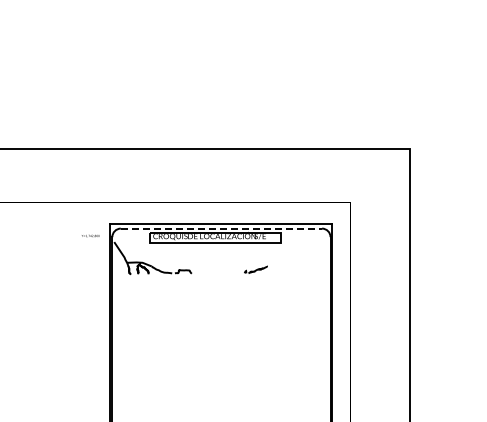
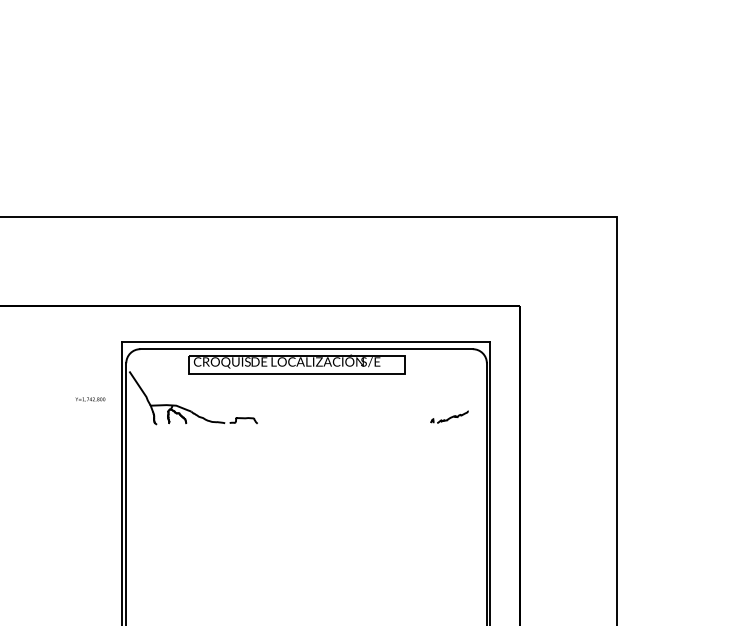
line: (221, 228) -> (306, 348), dashed -> solid
text: (90, 235) -> (90, 398), moved
part: (255, 269) -> (448, 416), moved

